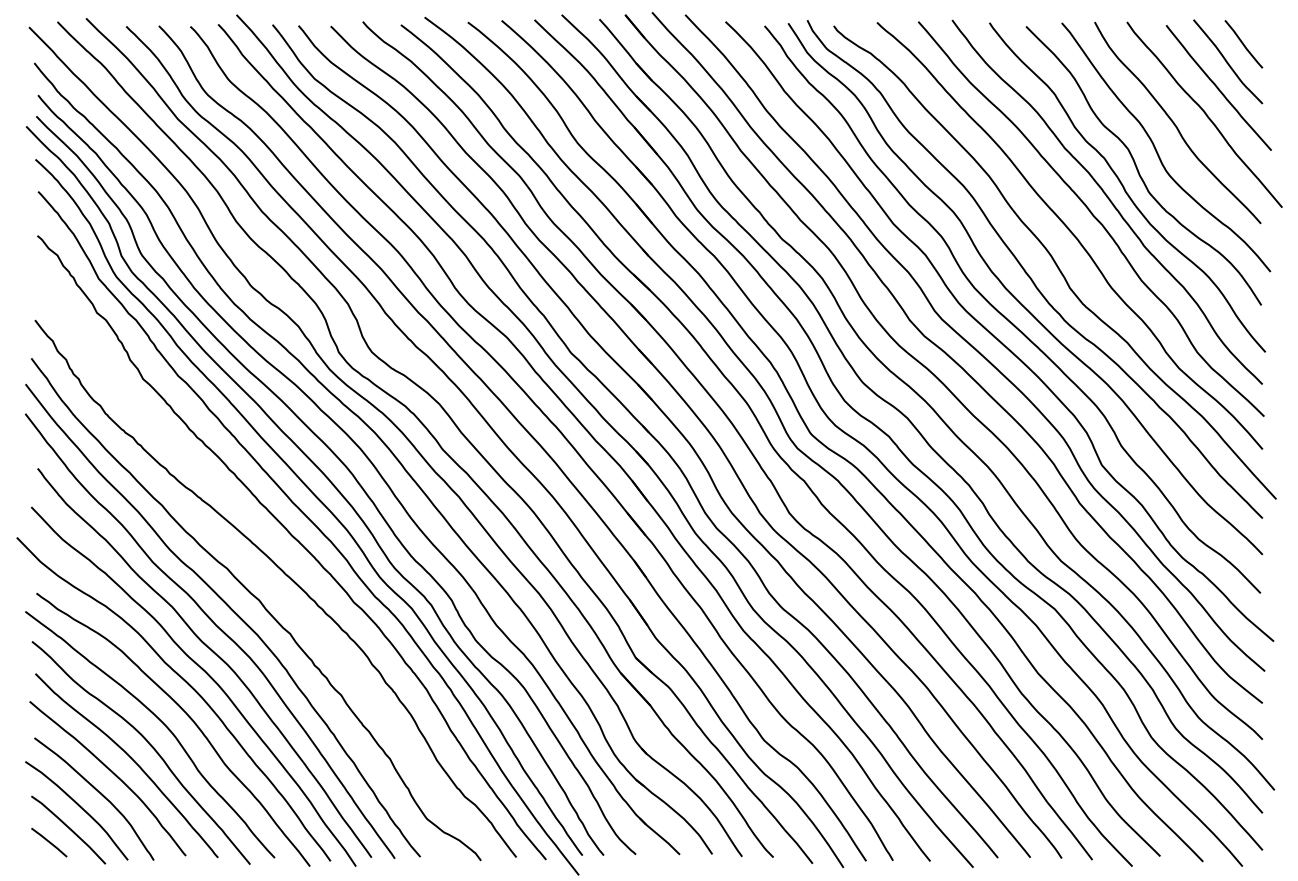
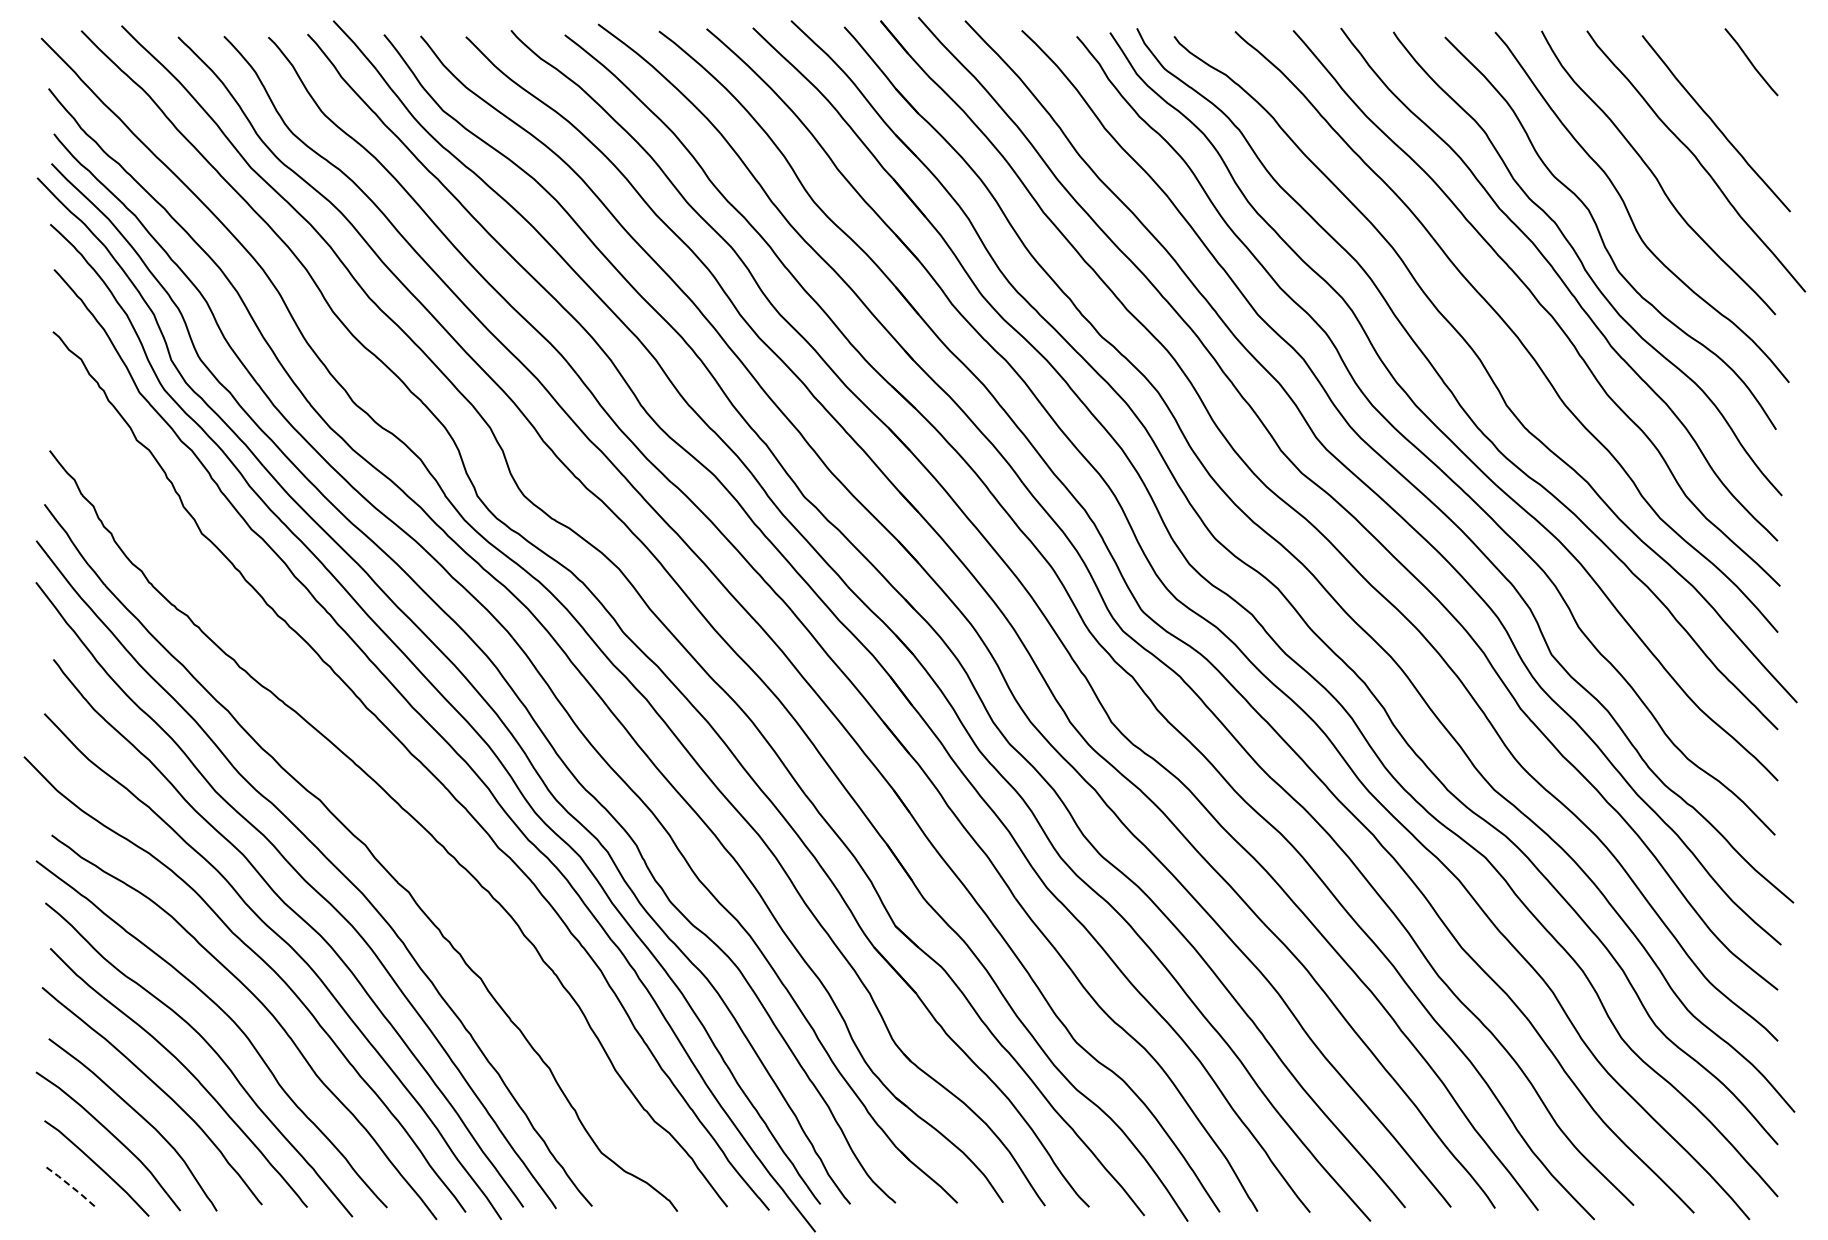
curve: (1227, 61) -> (1728, 86), removed
line: (49, 842) -> (69, 1185), solid -> dashed

